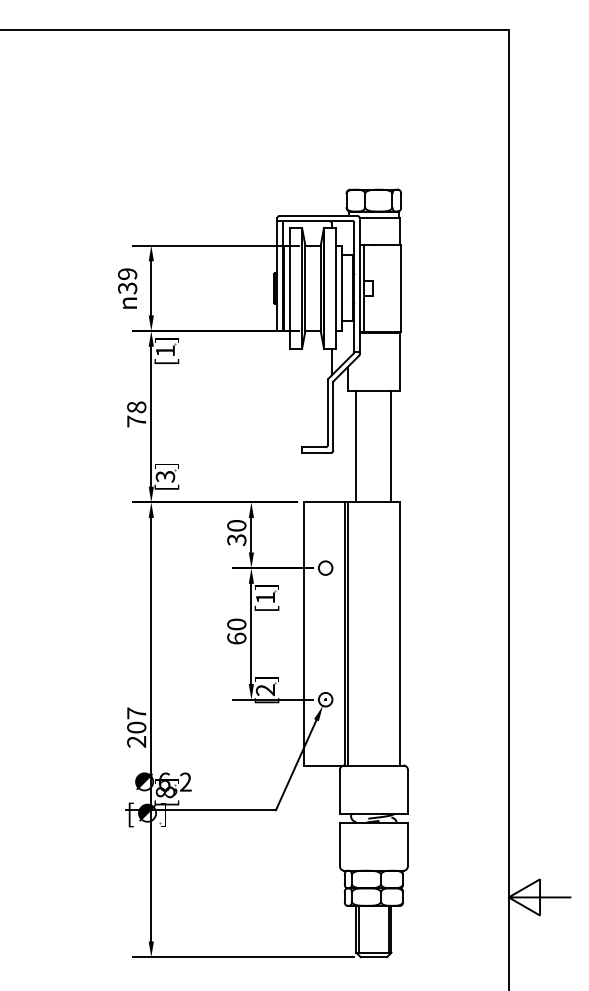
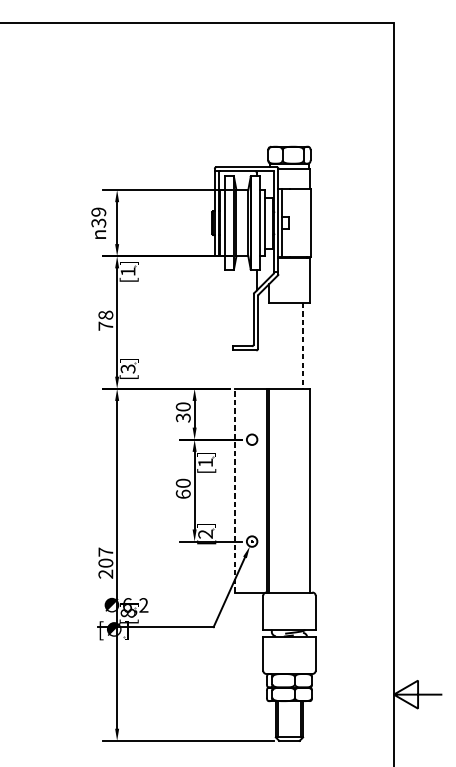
line: (356, 446) -> (275, 345), removed
line: (391, 447) -> (303, 346), solid -> dashed
line: (303, 633) -> (234, 490), solid -> dashed

